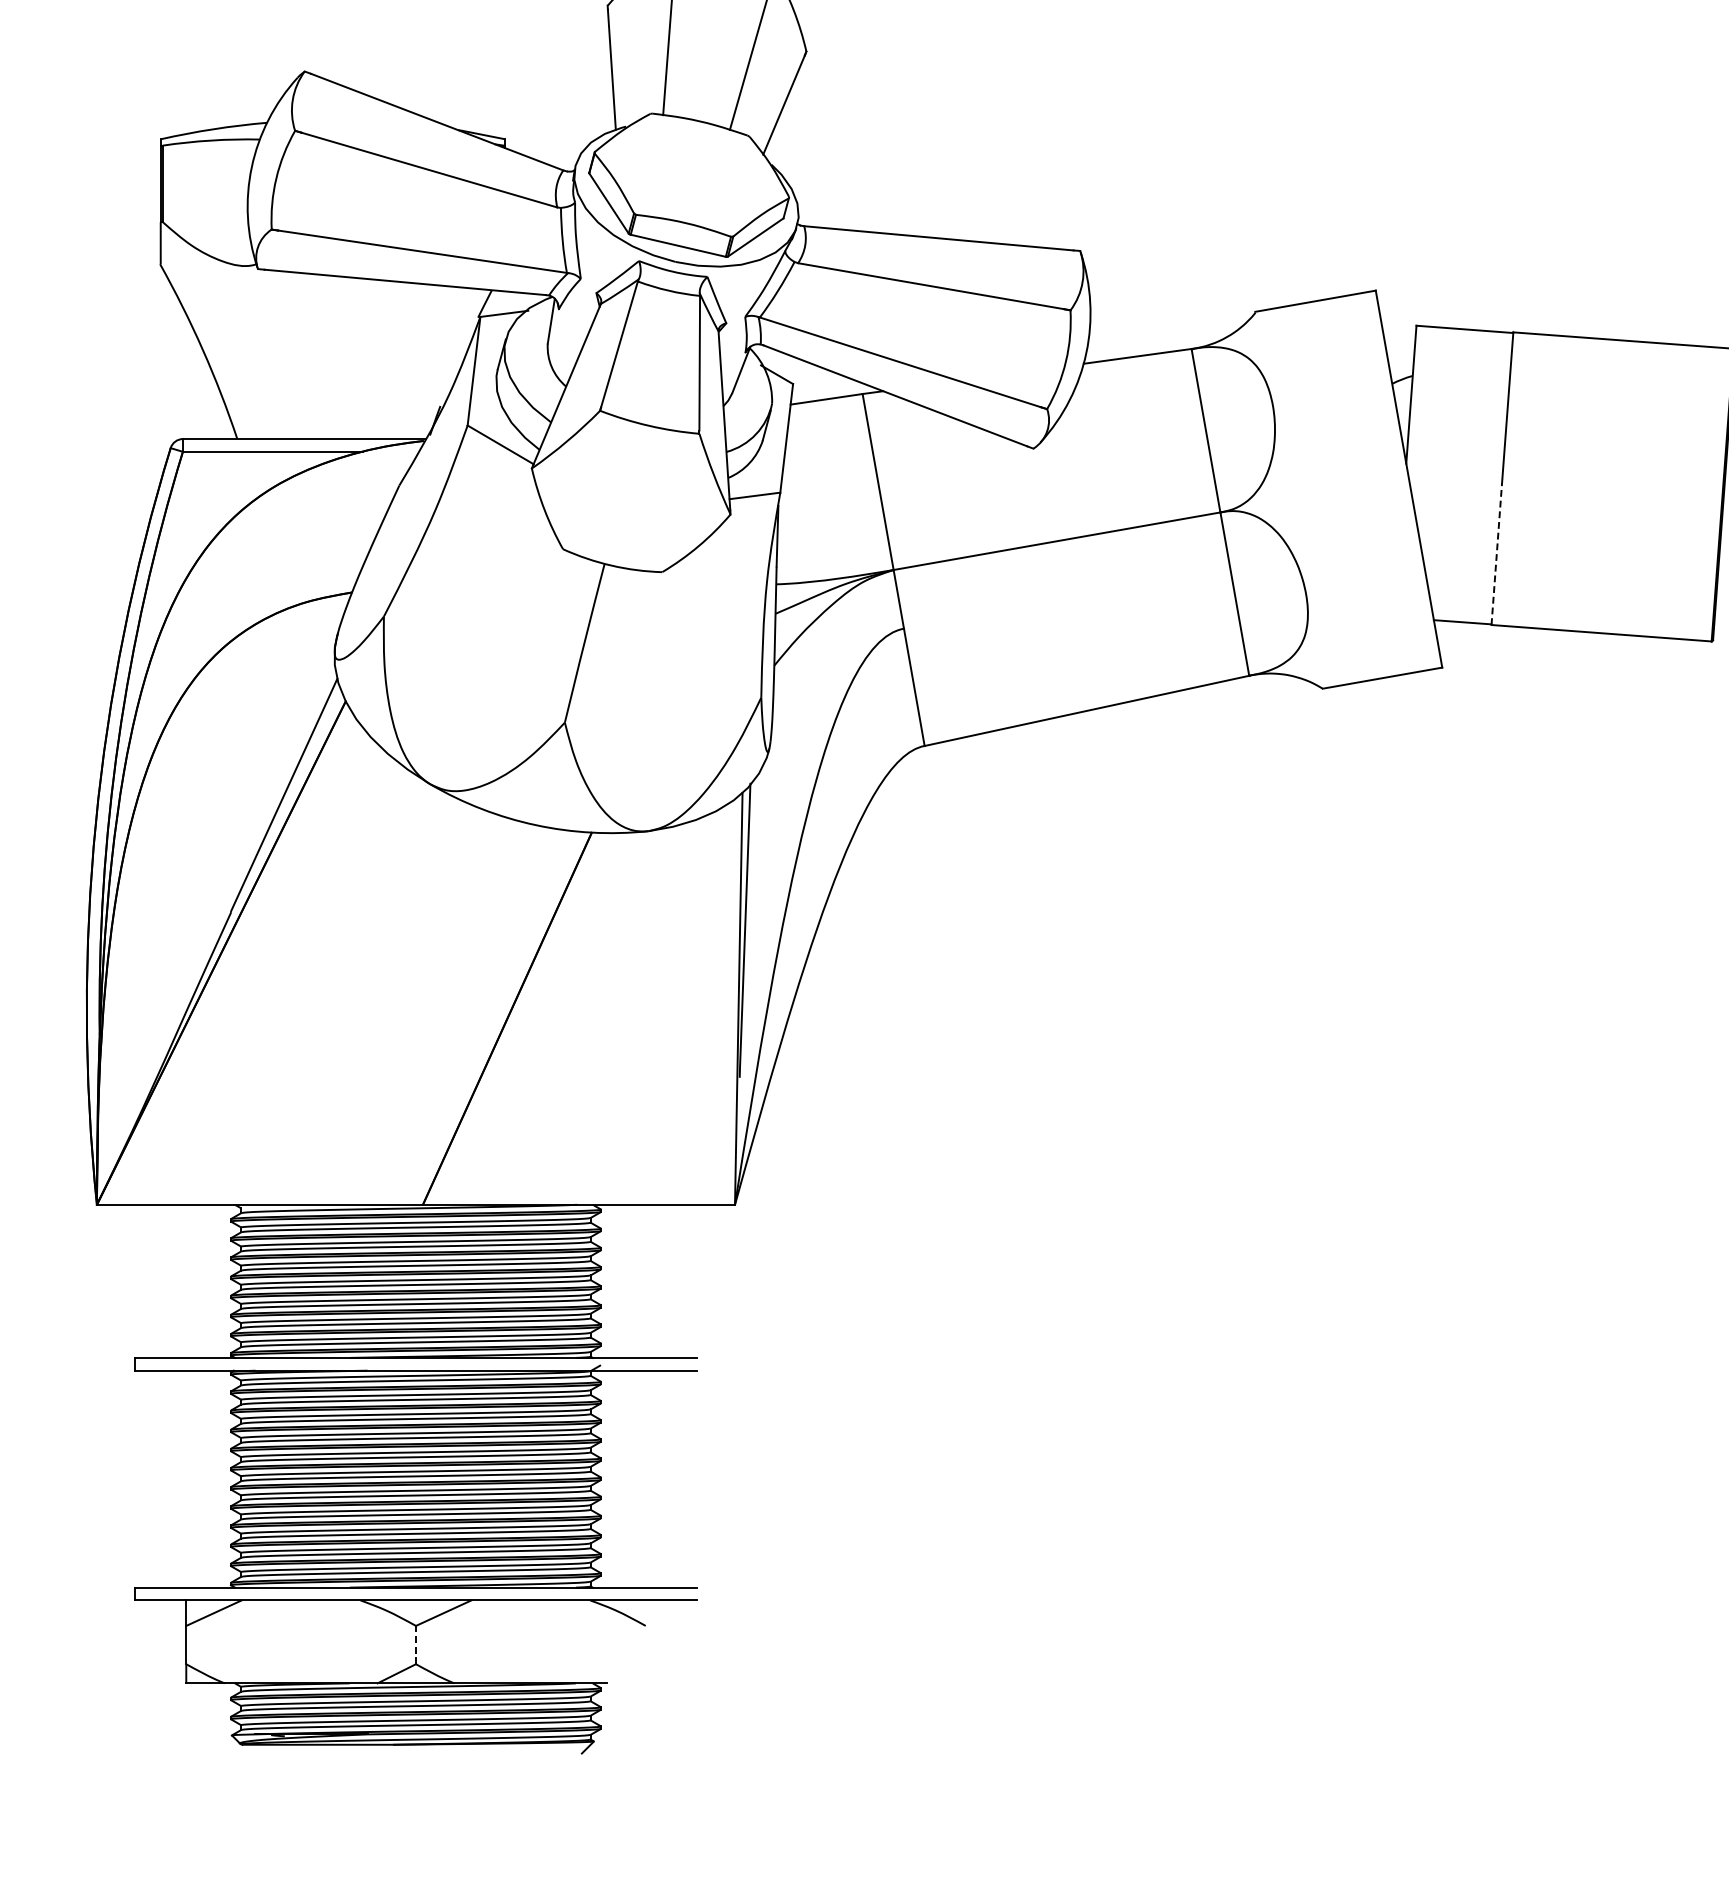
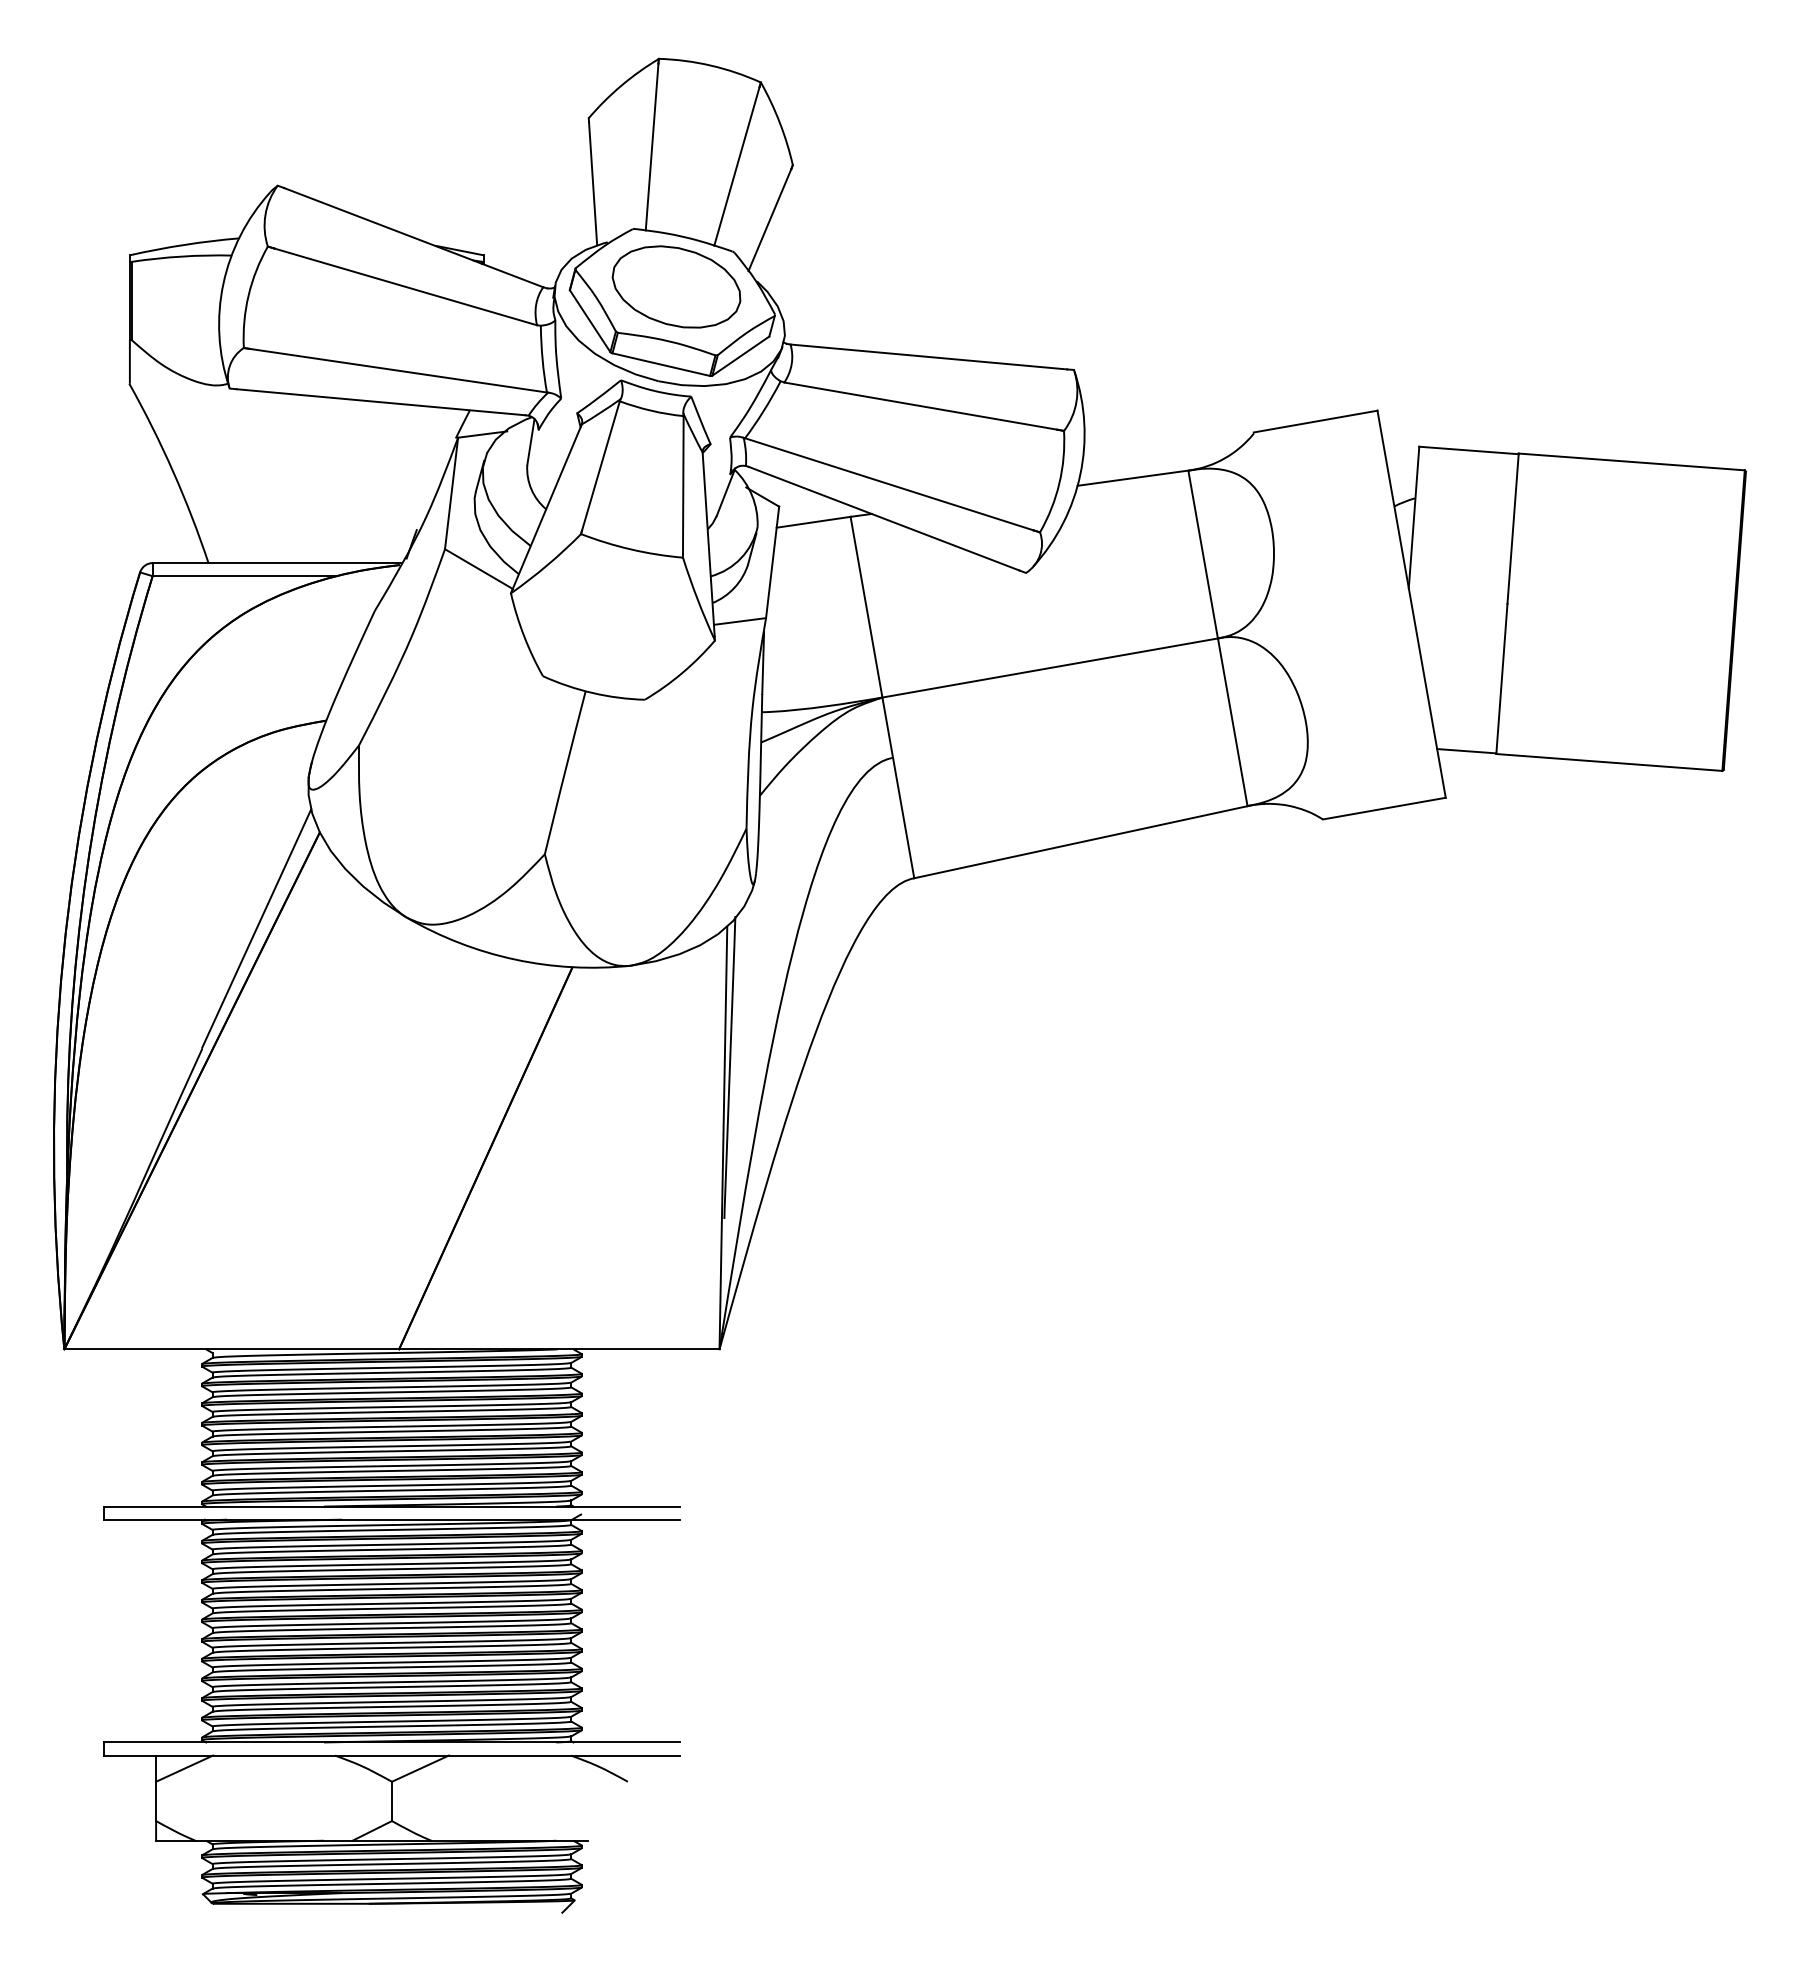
part: (693, 169) -> (676, 286), added
line: (1496, 551) -> (1501, 678), dashed -> solid
line: (415, 1645) -> (391, 1801), dashed -> solid

